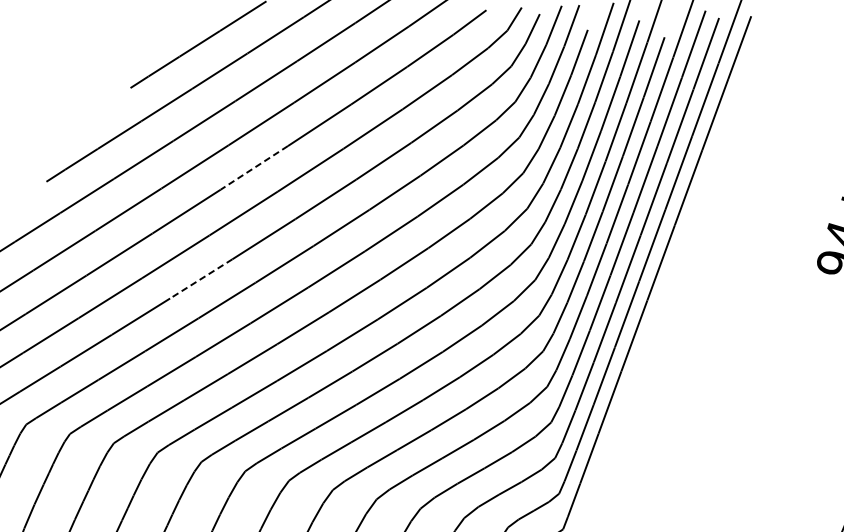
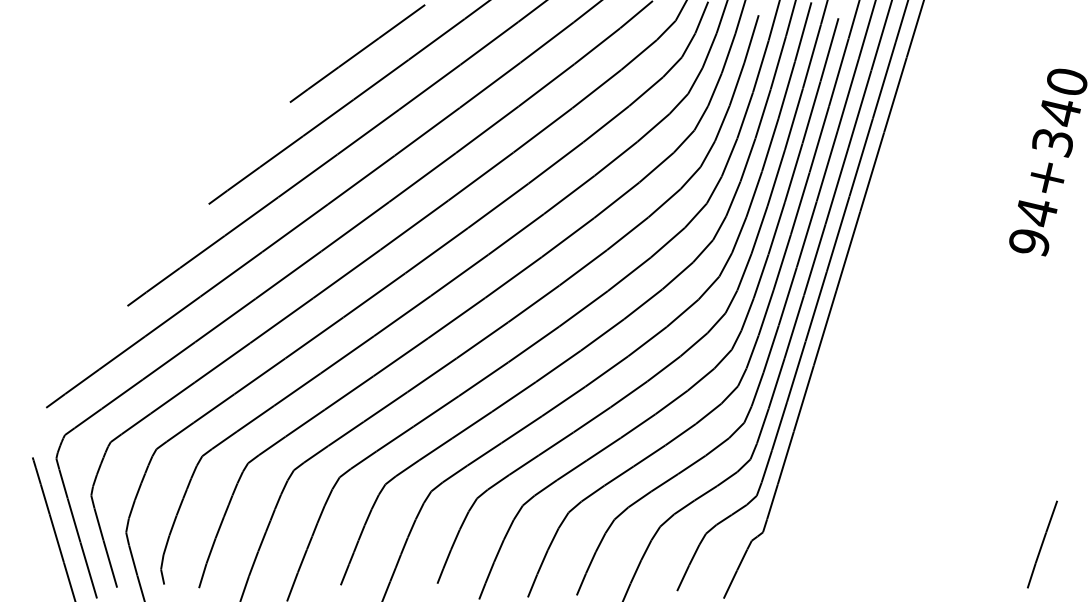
line: (254, 167) -> (422, 177), dashed -> solid
line: (200, 278) -> (373, 295), dashed -> solid

